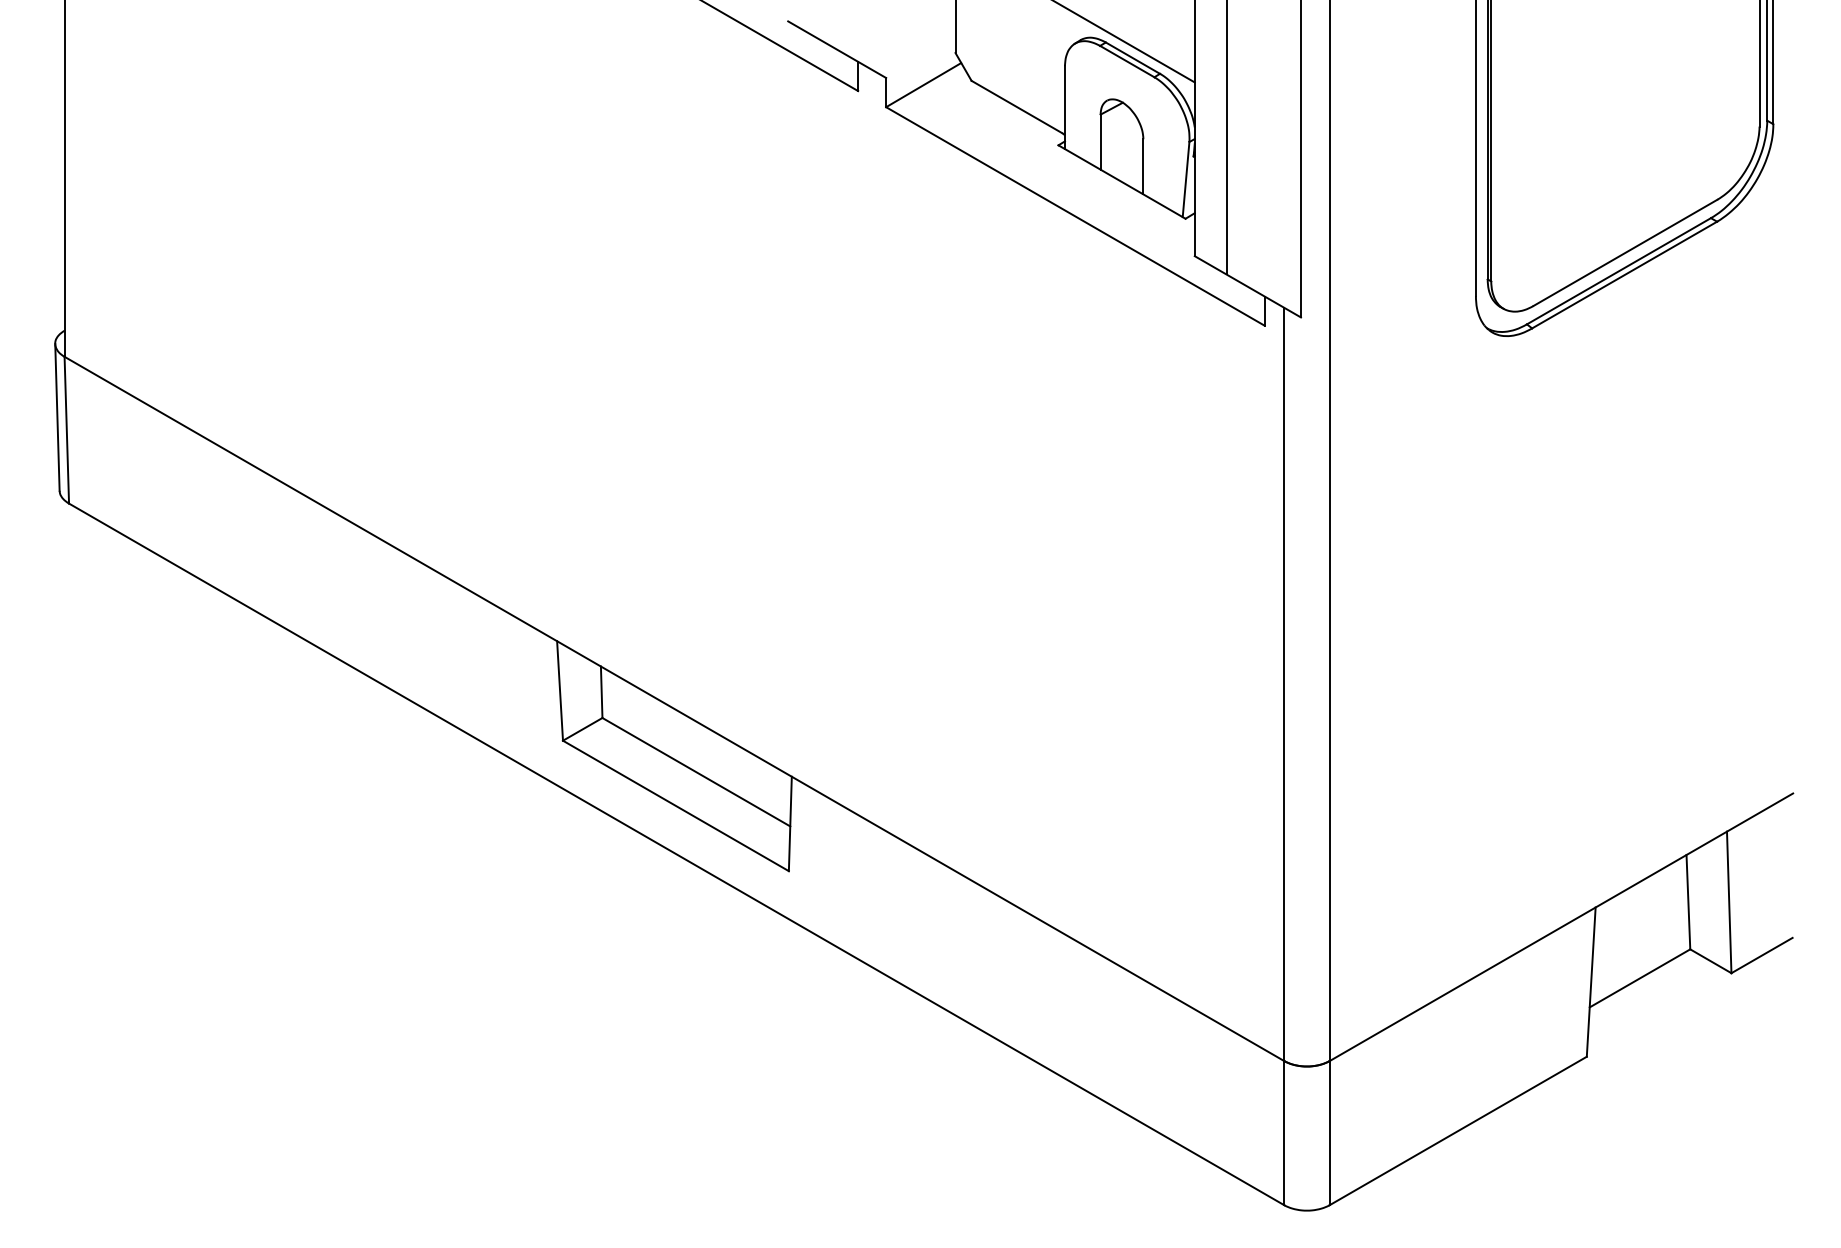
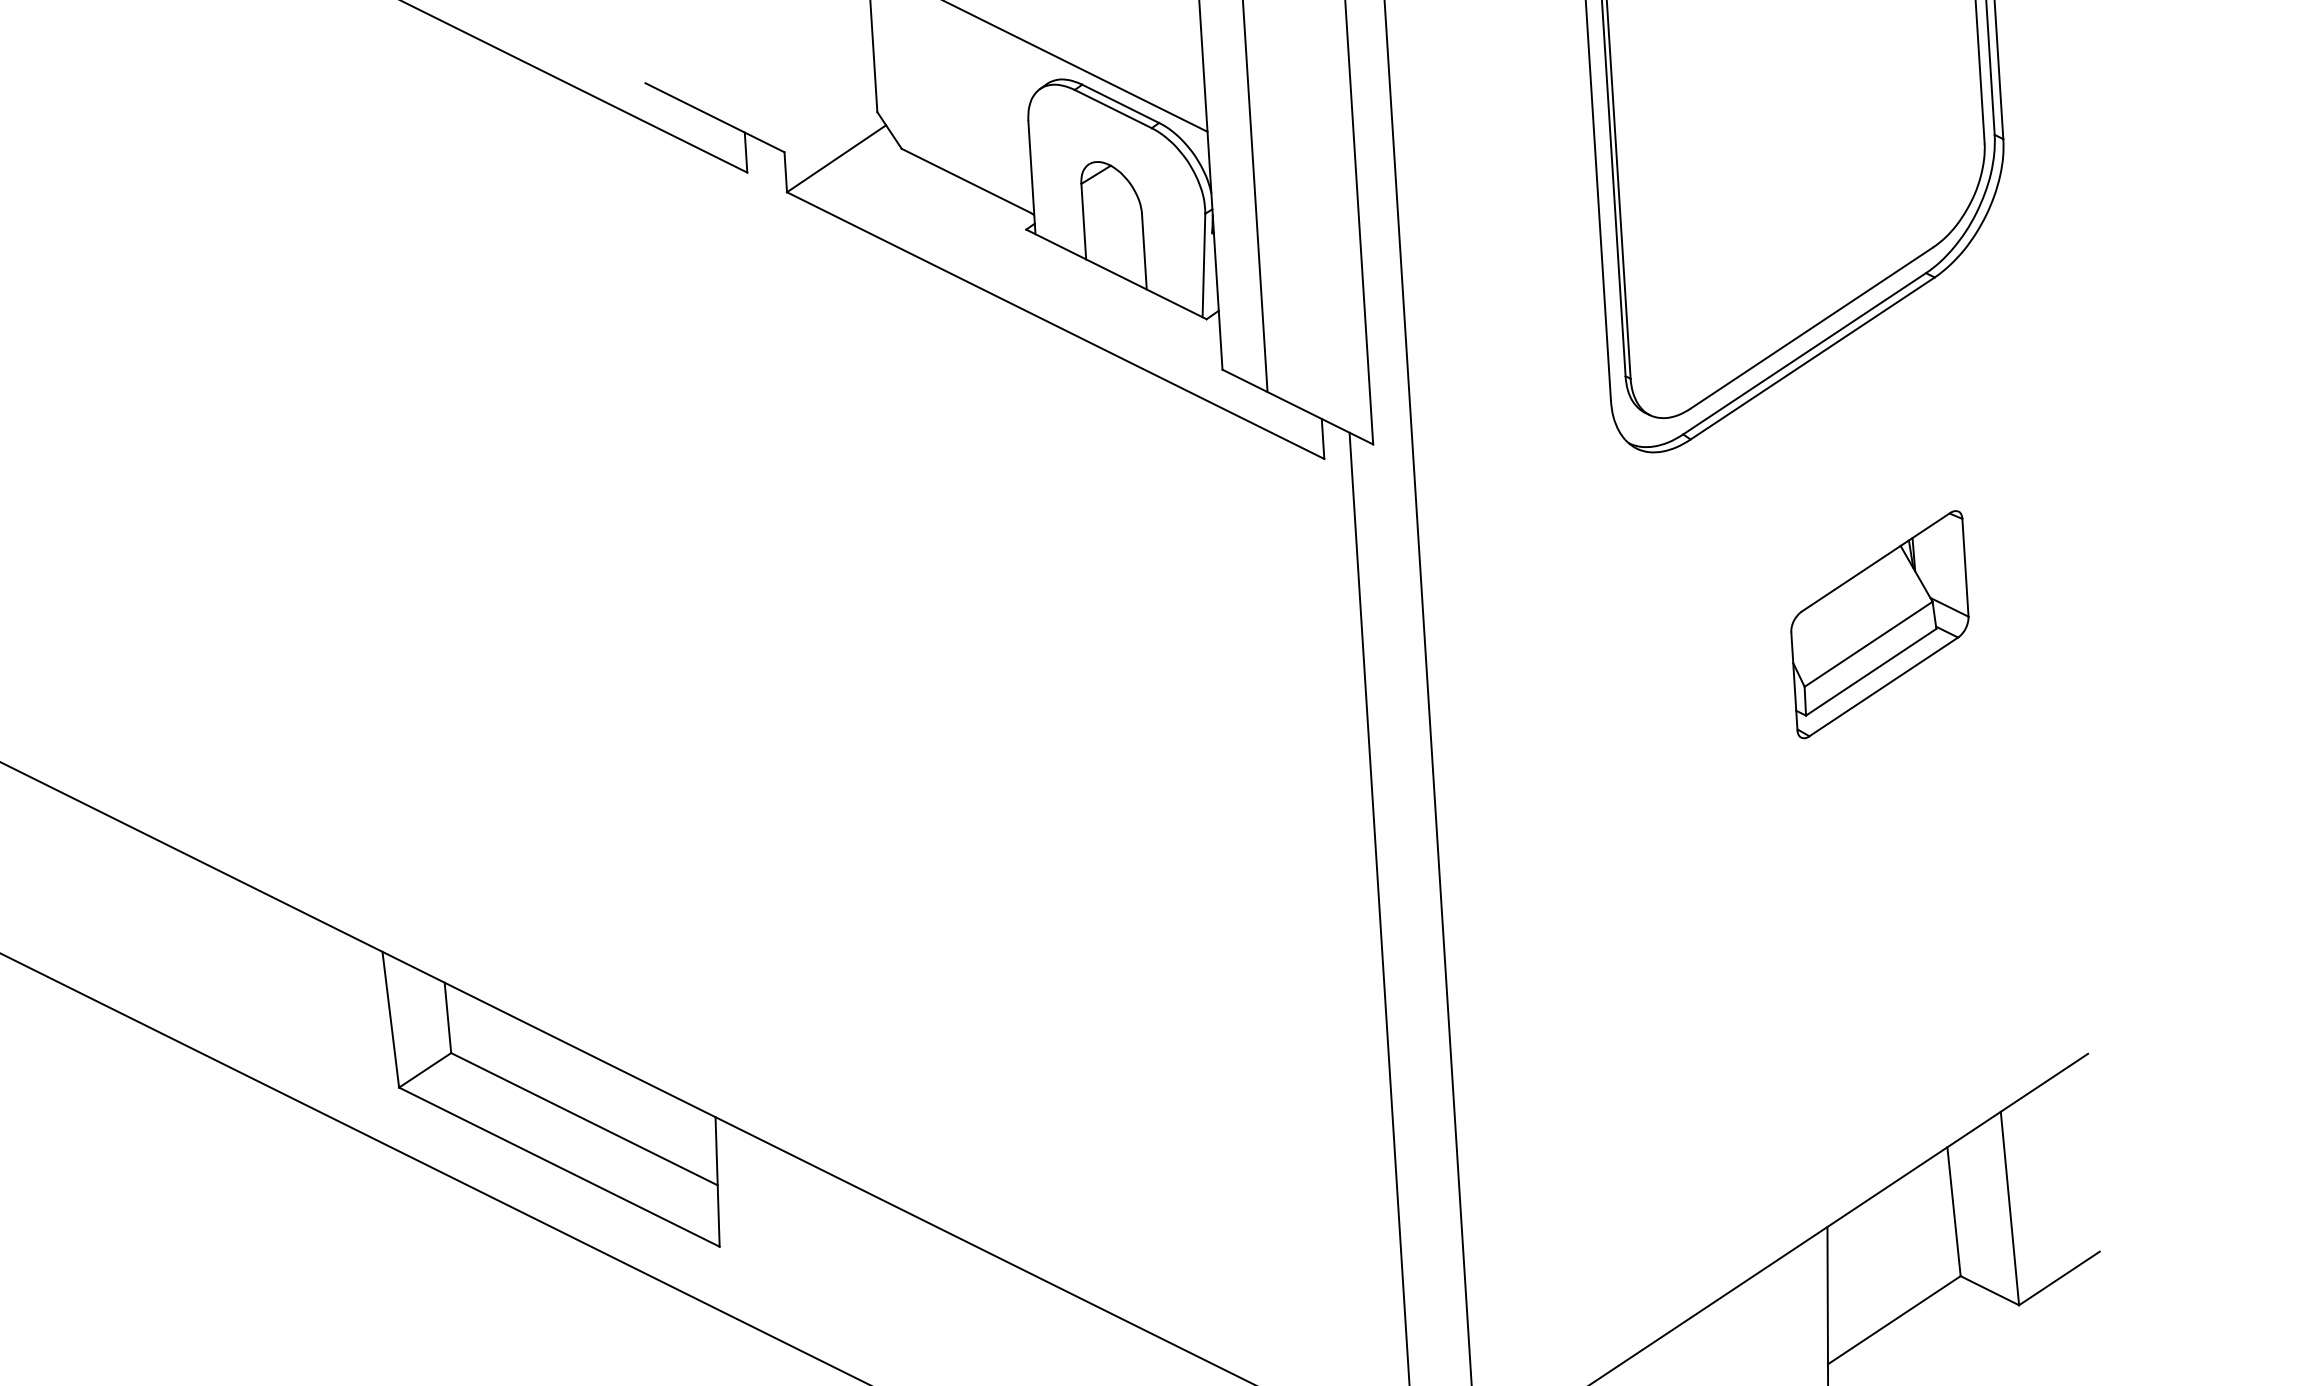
part: (1661, 471) -> (1880, 624), added

